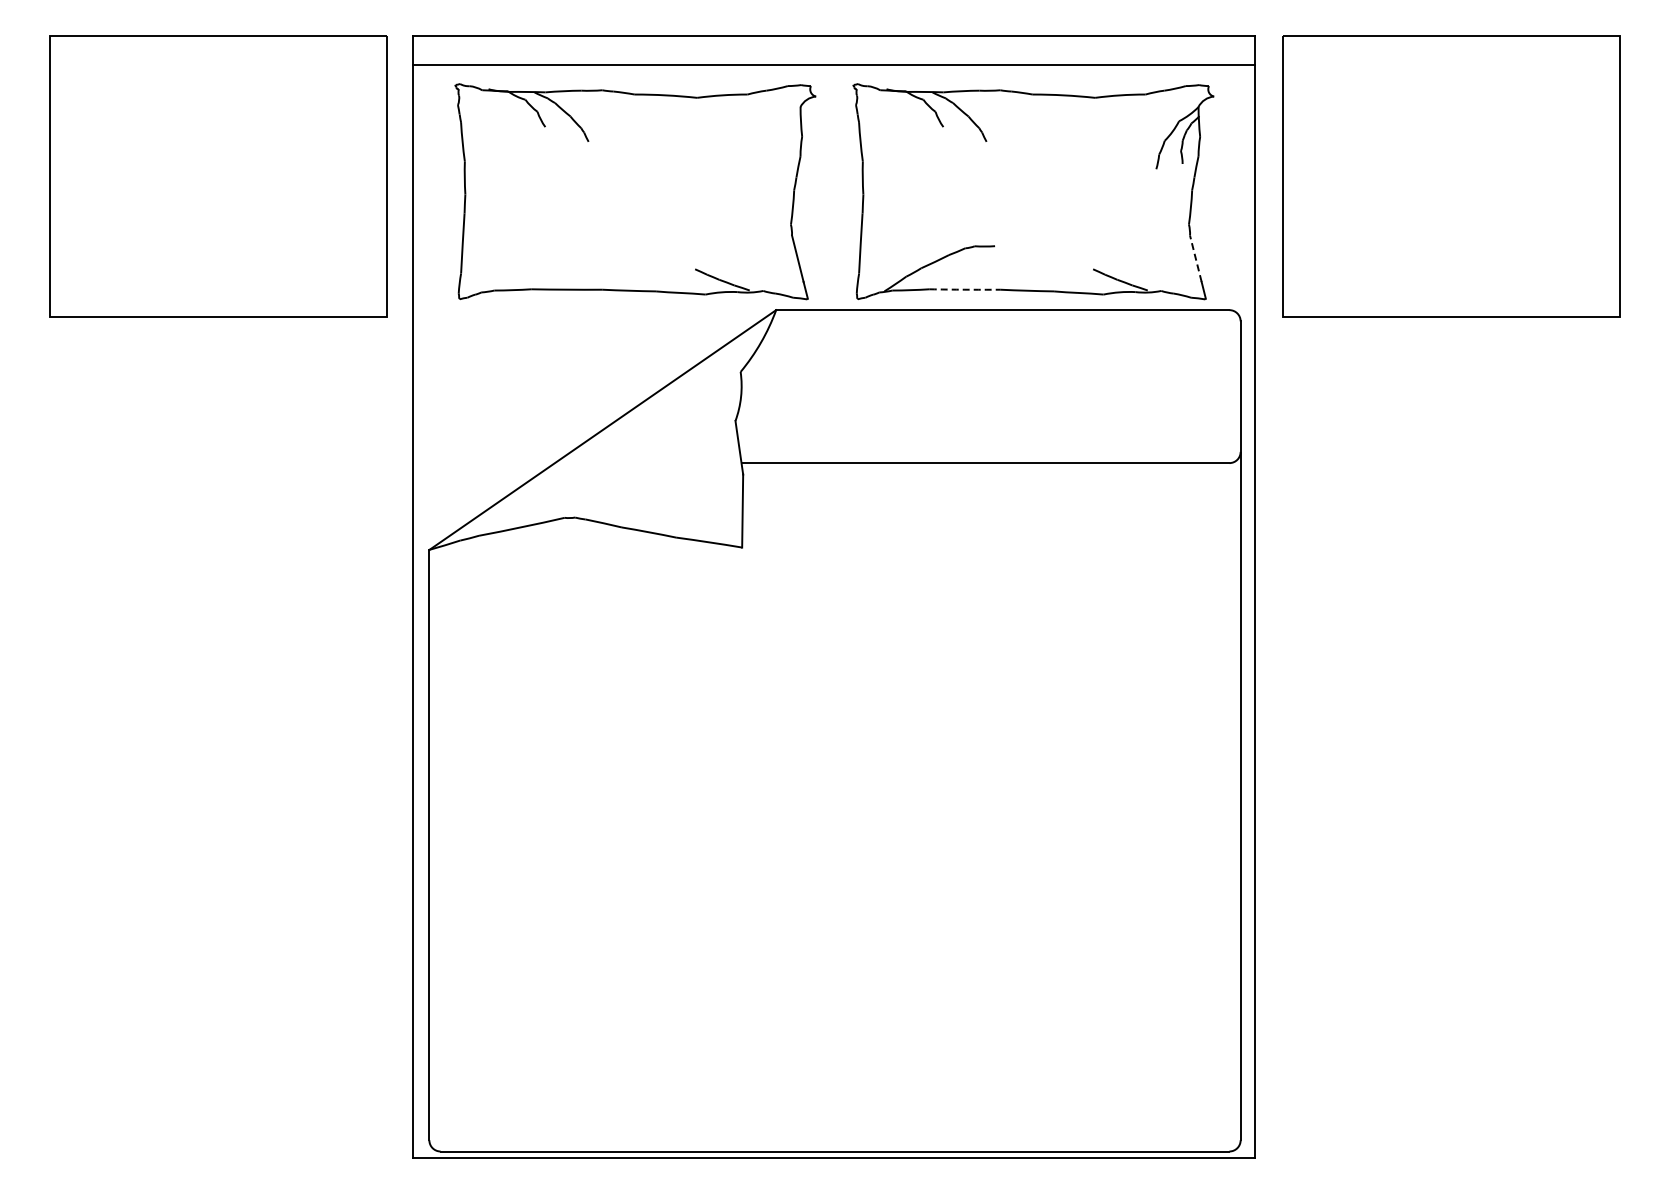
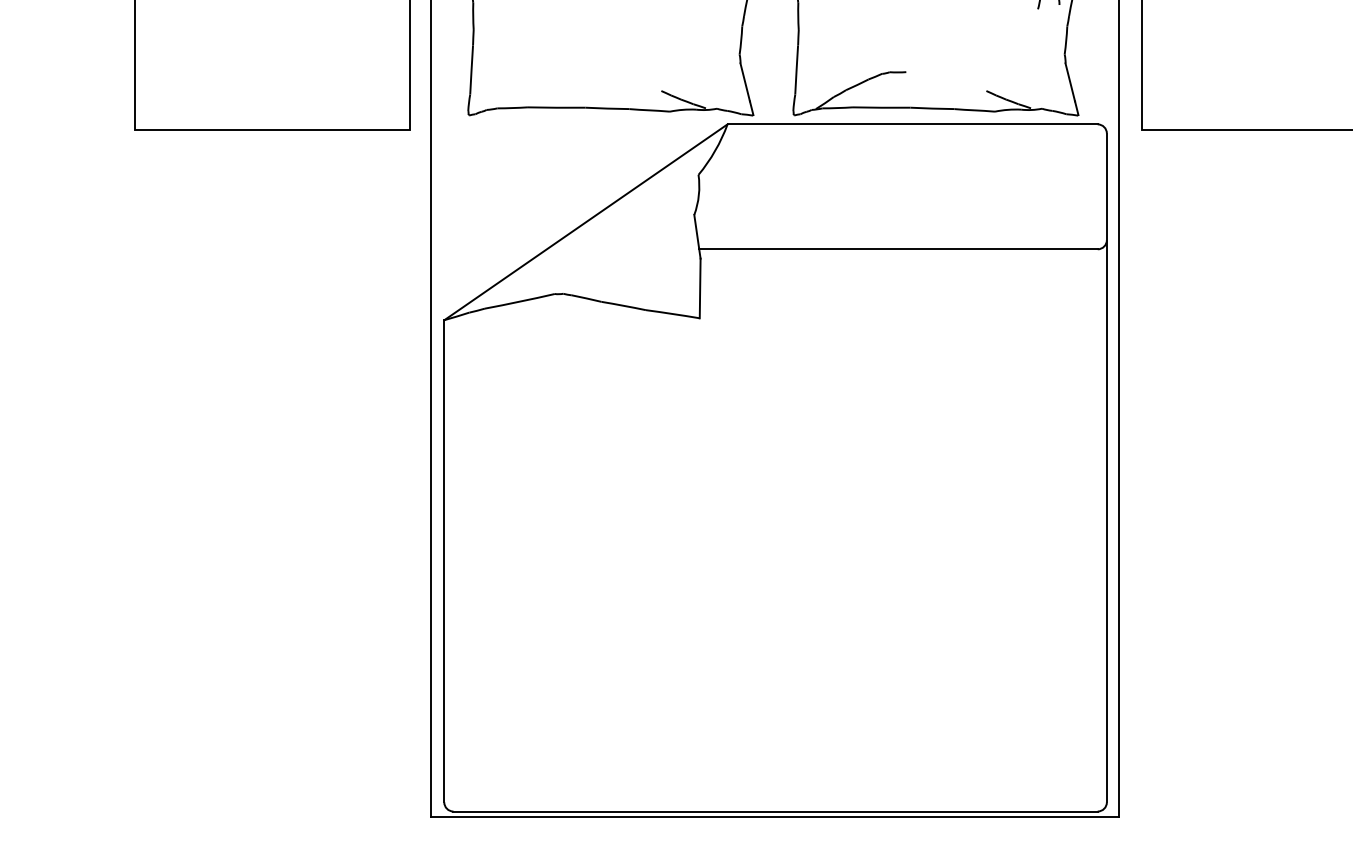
line: (1195, 258) -> (1070, 82), dashed -> solid
arc: (964, 289) -> (881, 107), dashed -> solid

